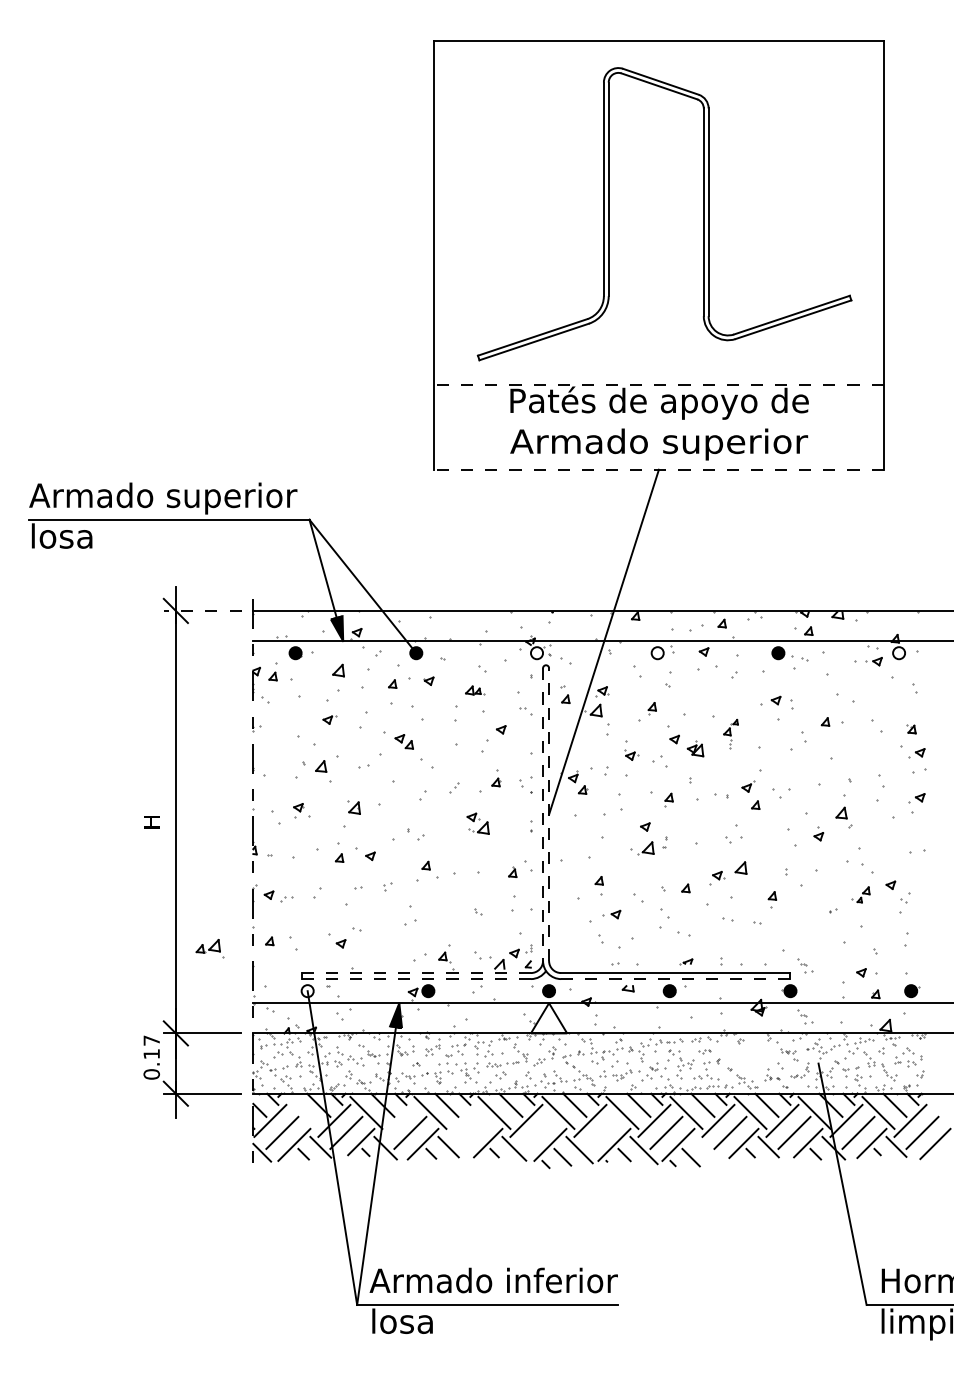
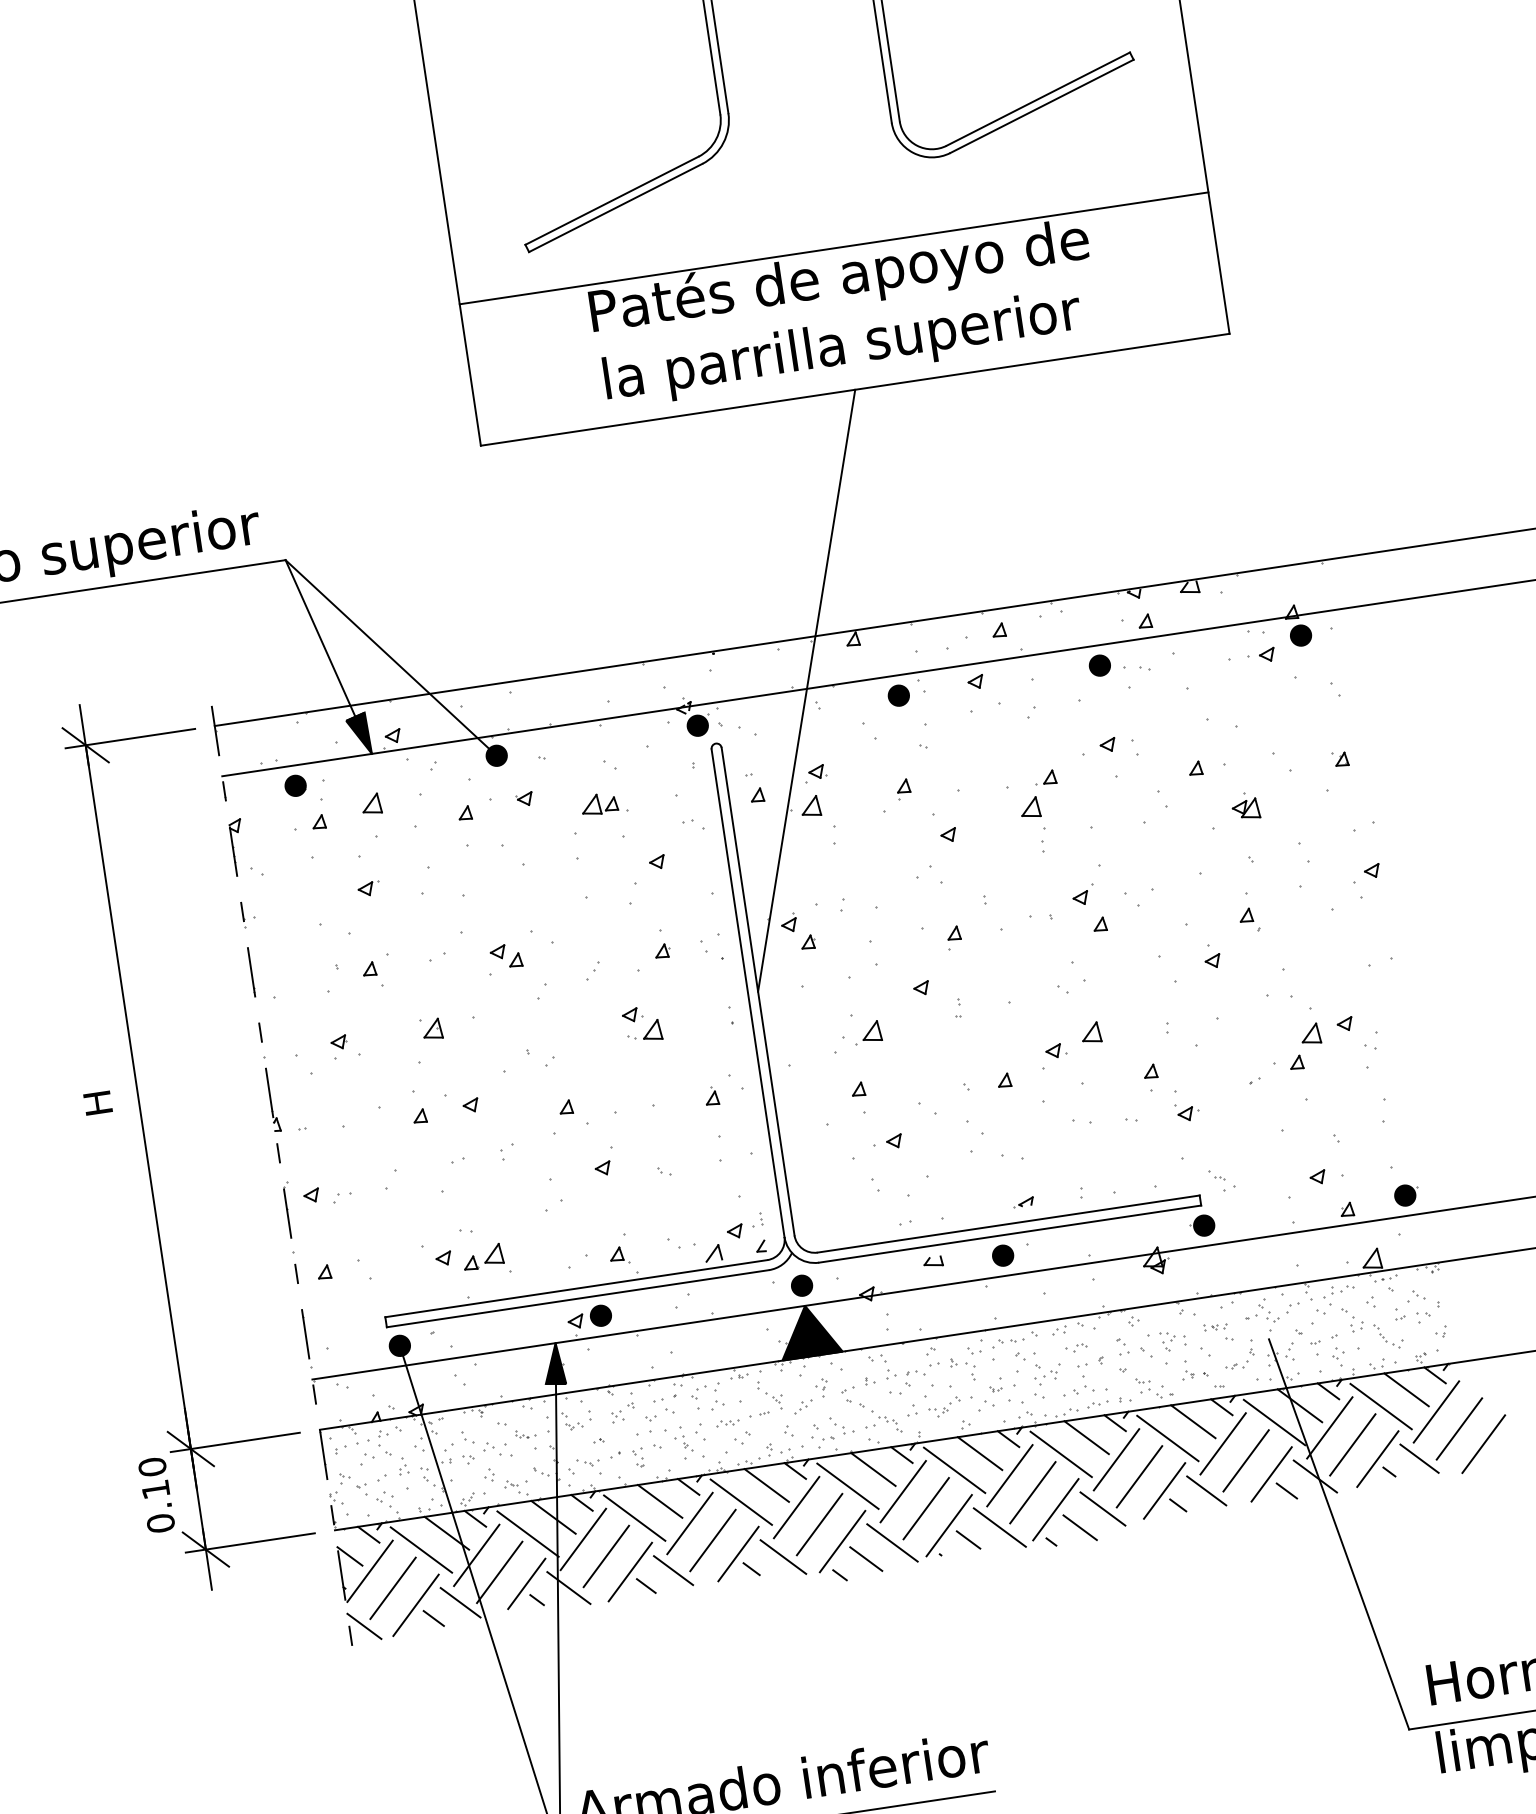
line: (658, 384) -> (833, 247), dashed -> solid
text: (659, 444) -> (849, 347), Armado superior -> la parrilla superior
line: (658, 469) -> (854, 389), dashed -> solid
line: (202, 610) -> (129, 737), dashed -> solid
fill: (536, 653) -> (697, 726), added
fill: (657, 653) -> (898, 696), added
fill: (899, 653) -> (1301, 636), added
part: (272, 671) -> (316, 813), moved
part: (475, 690) -> (604, 803), size x1.43
part: (730, 733) -> (1040, 811), size x1.67
part: (403, 741) -> (504, 956), moved
part: (695, 748) -> (1245, 806), moved
part: (631, 750) -> (1186, 1104), moved
part: (916, 753) -> (1354, 798), removed
part: (326, 769) -> (376, 971), size x0.71
part: (843, 811) -> (1247, 913), size x0.71
line: (549, 814) -> (758, 991), dashed -> solid
line: (543, 815) -> (749, 994), dashed -> solid
part: (642, 848) -> (862, 1033), moved
part: (860, 894) -> (1296, 1047), size x1.67
part: (443, 900) -> (603, 1161), added
part: (209, 948) -> (485, 1260), moved
line: (416, 973) -> (576, 1289), dashed -> solid
line: (416, 979) -> (578, 1299), dashed -> solid
line: (675, 979) -> (1009, 1234), dashed -> solid
fill: (307, 991) -> (399, 1346), added
part: (805, 1016) -> (1235, 1264), removed
fill: (548, 1018) -> (807, 1331), added
text: (151, 1040) -> (152, 1466), 0.17 -> 0.10
part: (749, 1059) -> (1152, 1349), added
line: (302, 1112) -> (421, 1549), added
line: (398, 1120) -> (583, 1538), added
line: (462, 1120) -> (690, 1522), added
line: (474, 1132) -> (713, 1539), added
line: (538, 1132) -> (819, 1523), added
line: (602, 1132) -> (926, 1507), added
line: (705, 1148) -> (1101, 1508), added

